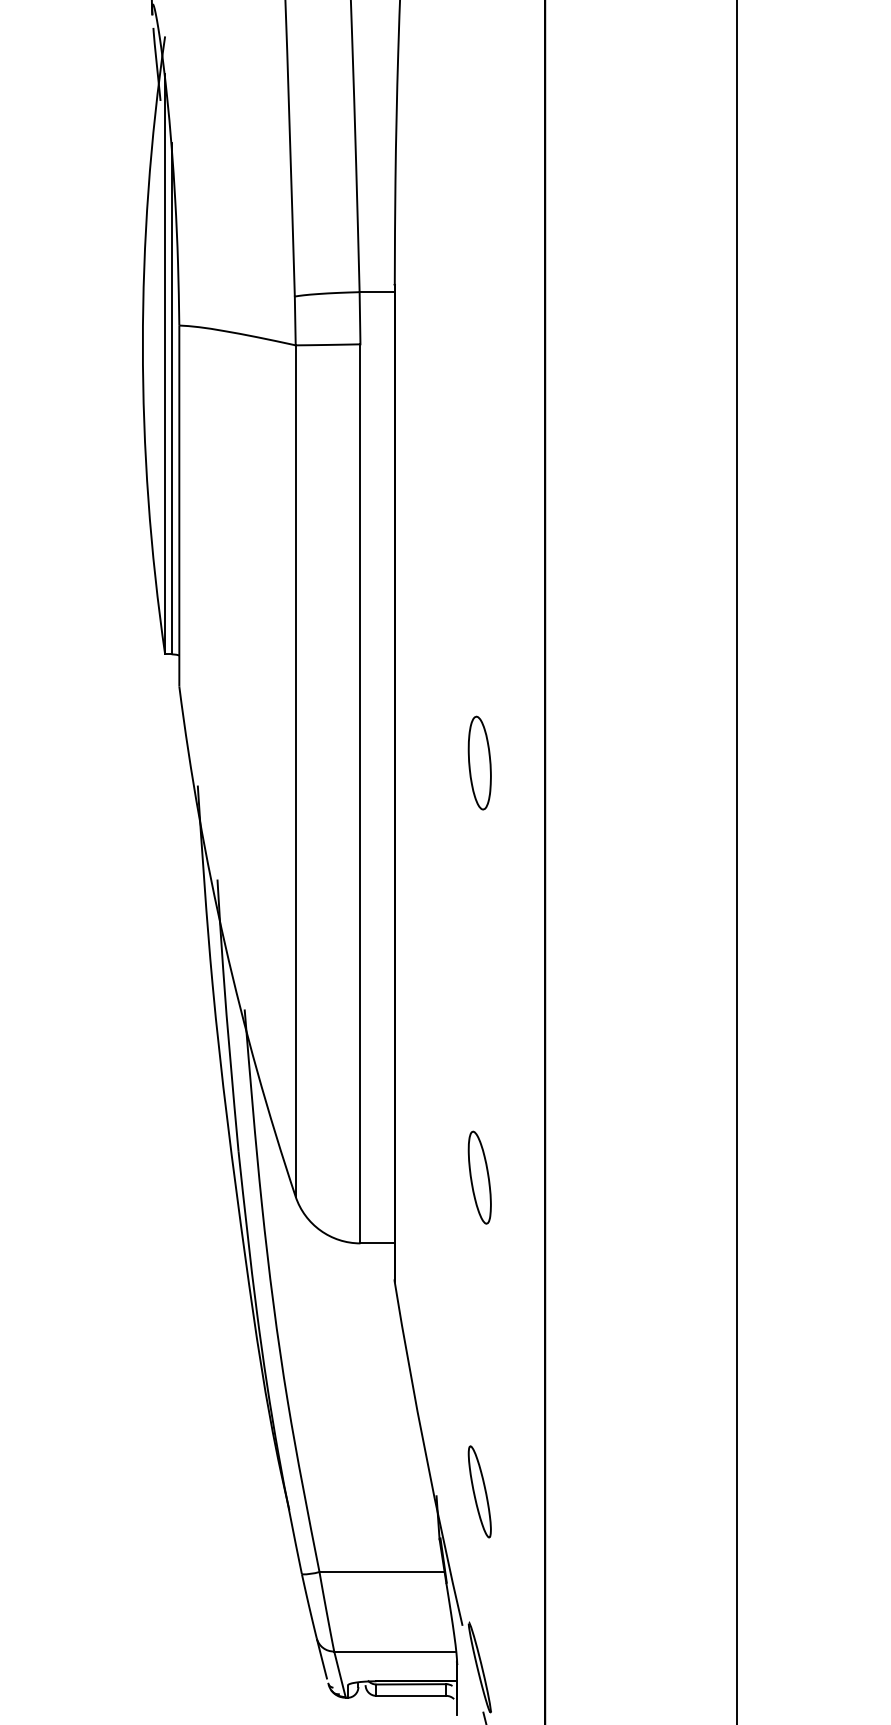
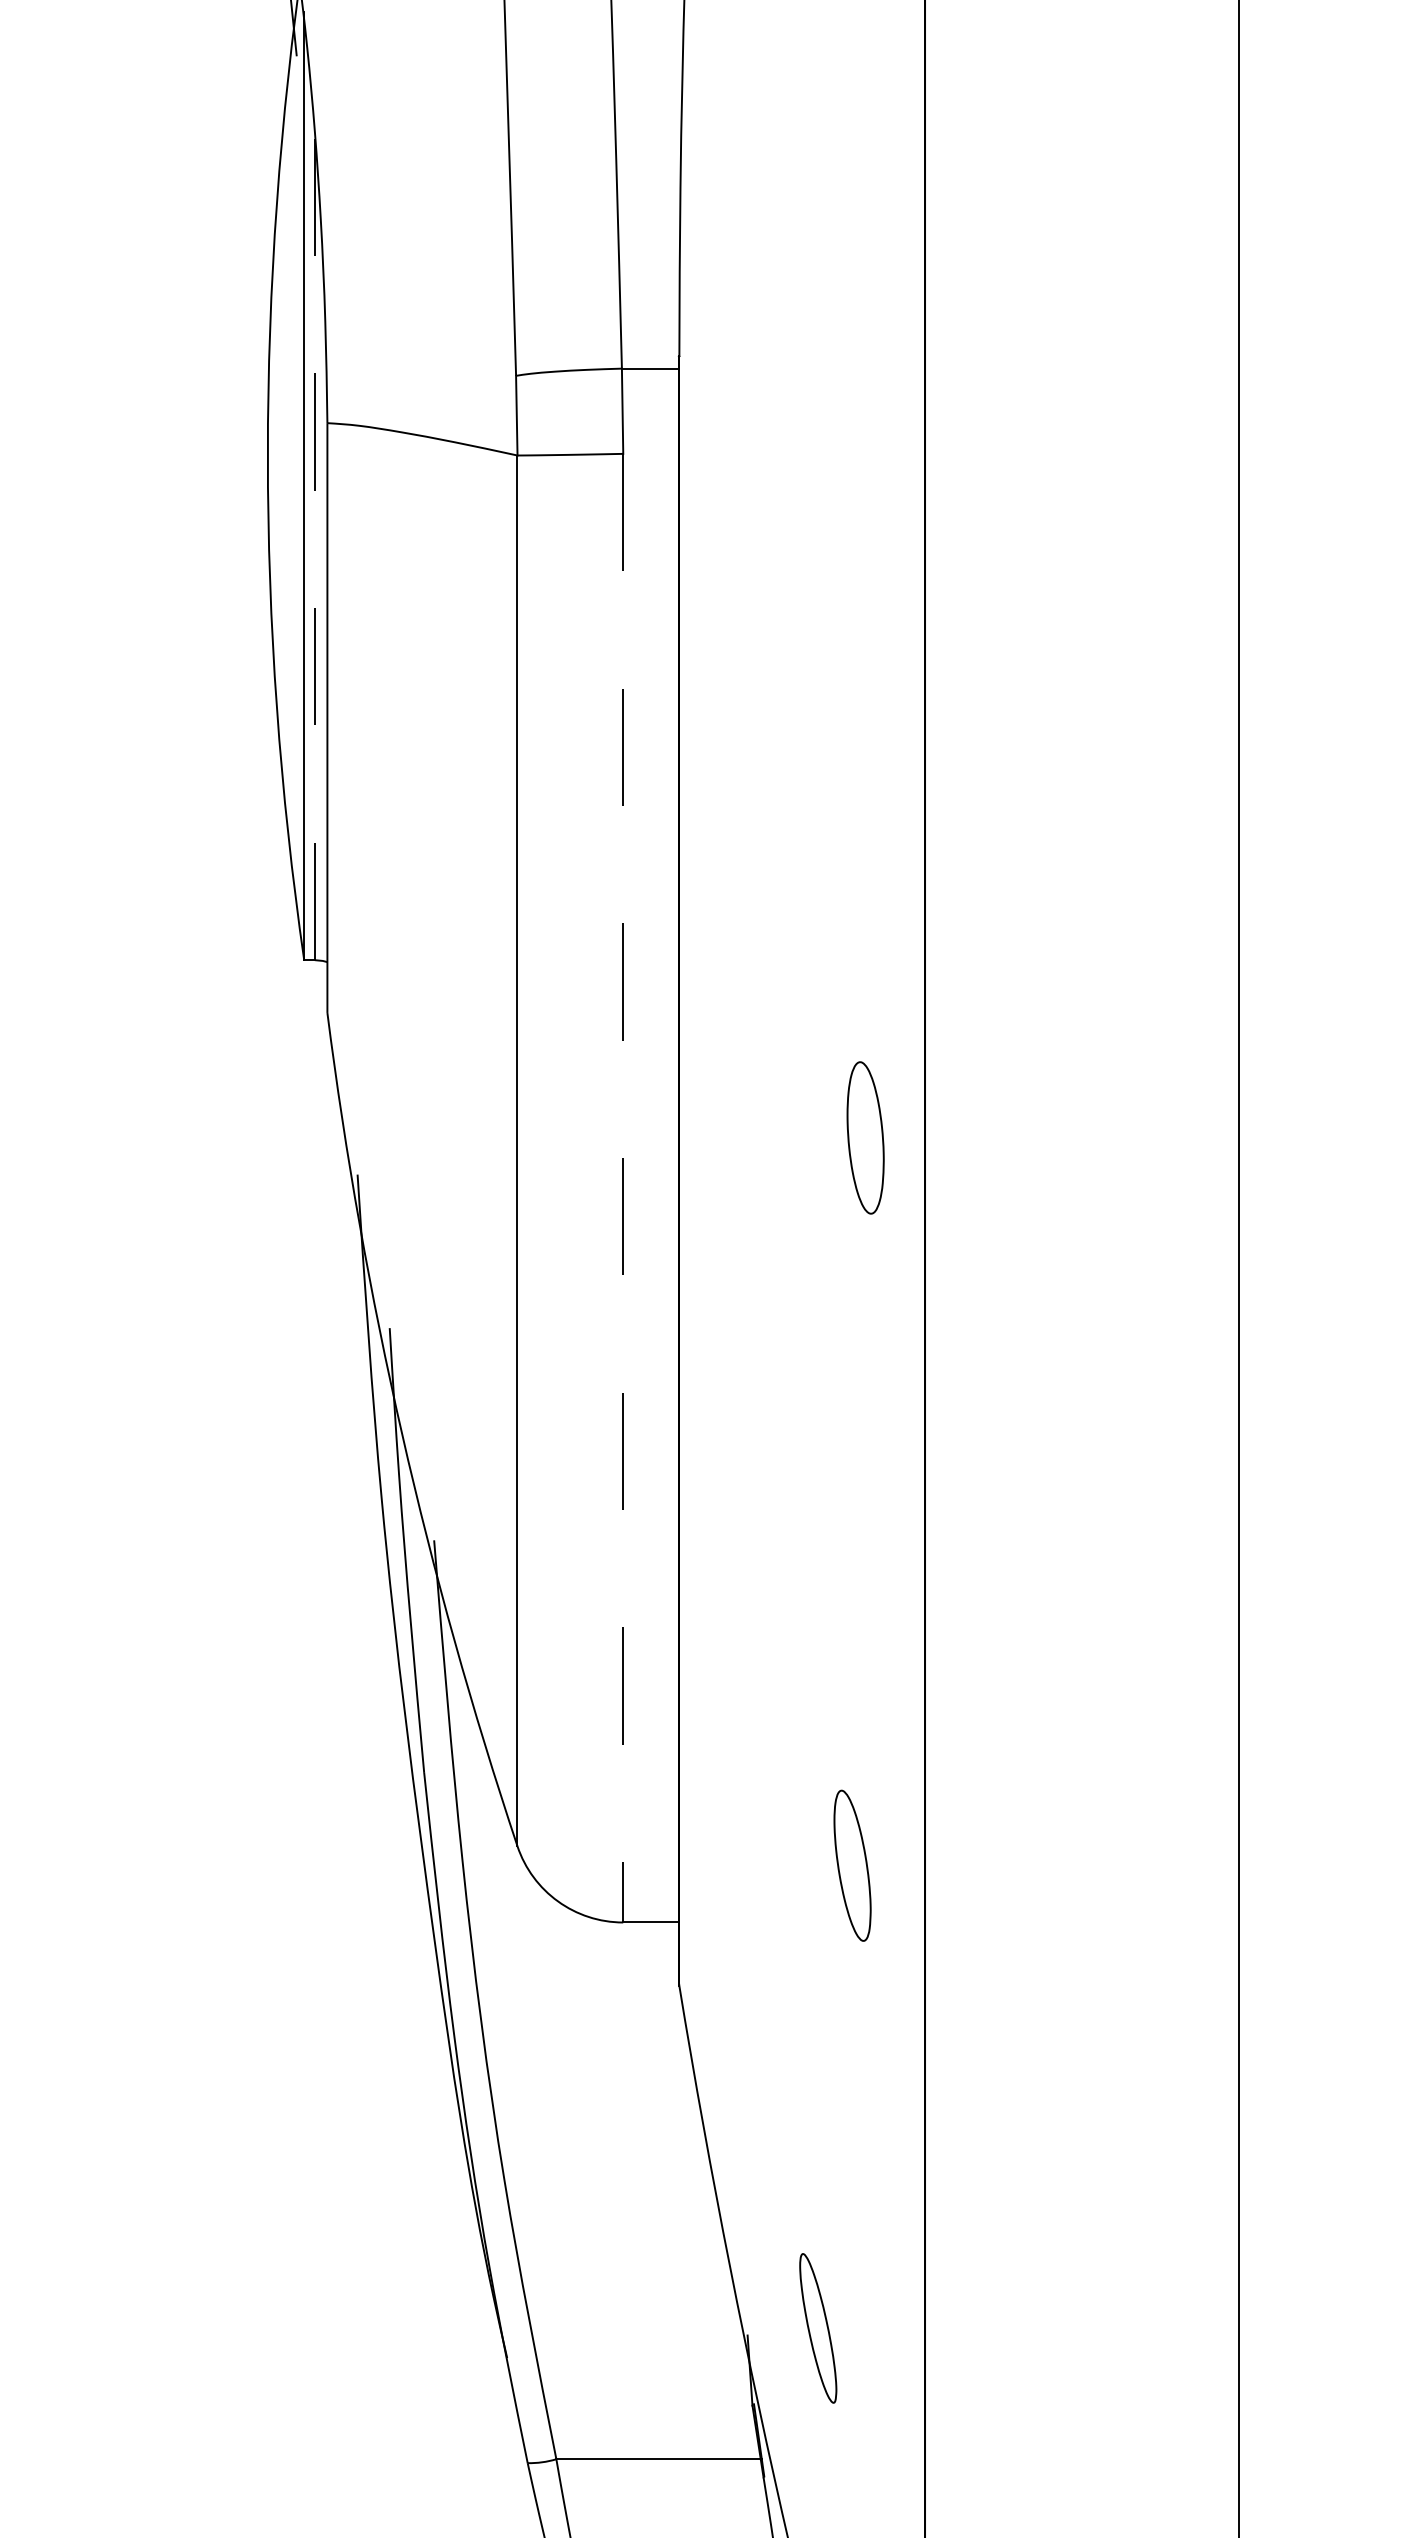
line: (171, 398) -> (314, 542), solid -> dashed
part: (479, 762) -> (865, 1136), moved
line: (360, 793) -> (623, 1187), solid -> dashed
part: (479, 1177) -> (852, 1865), moved

